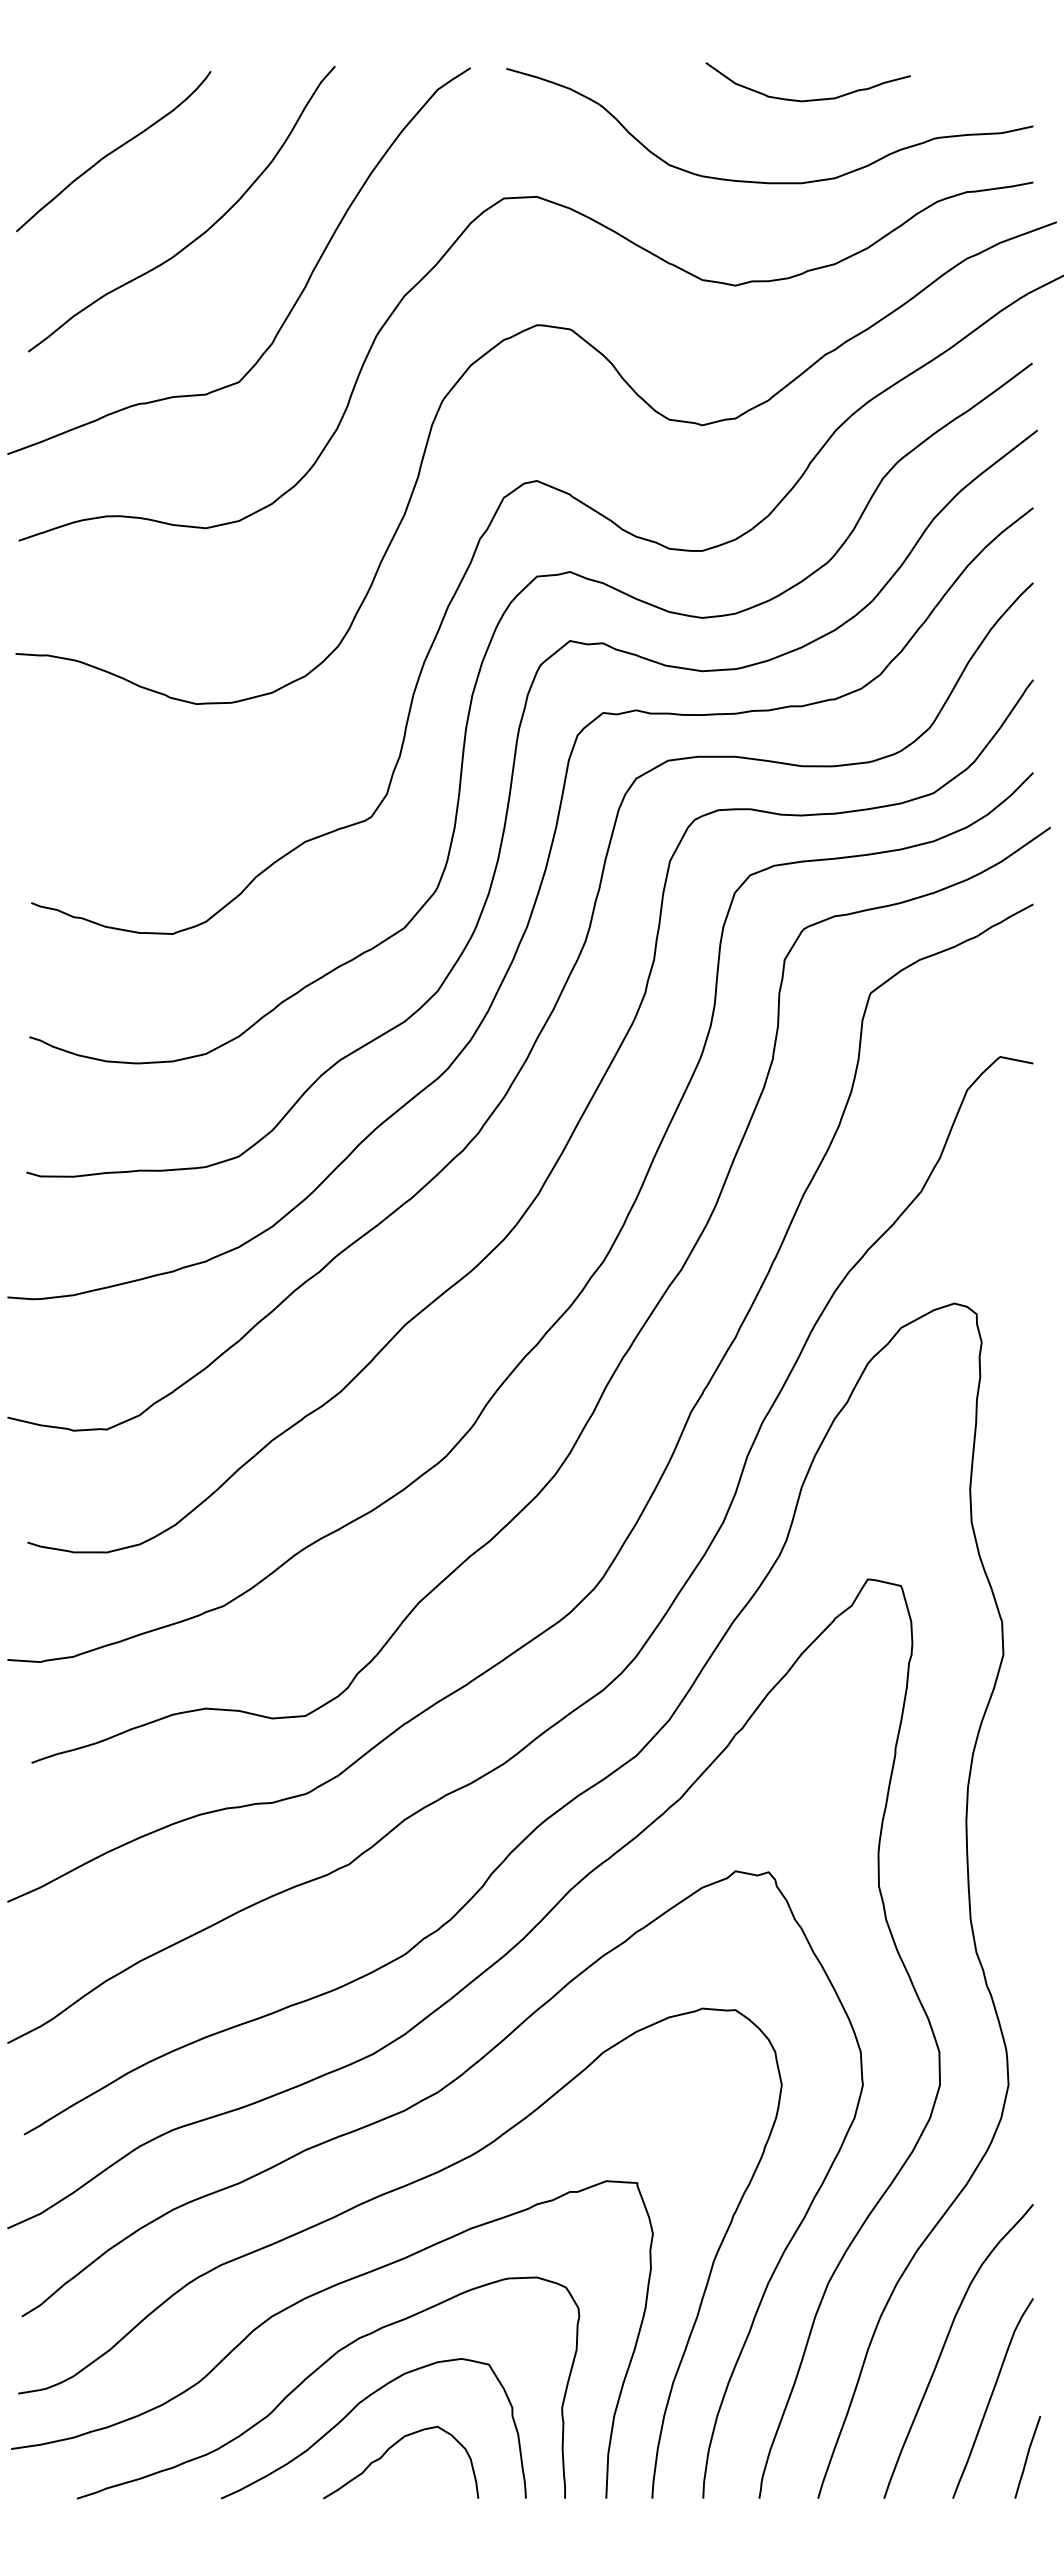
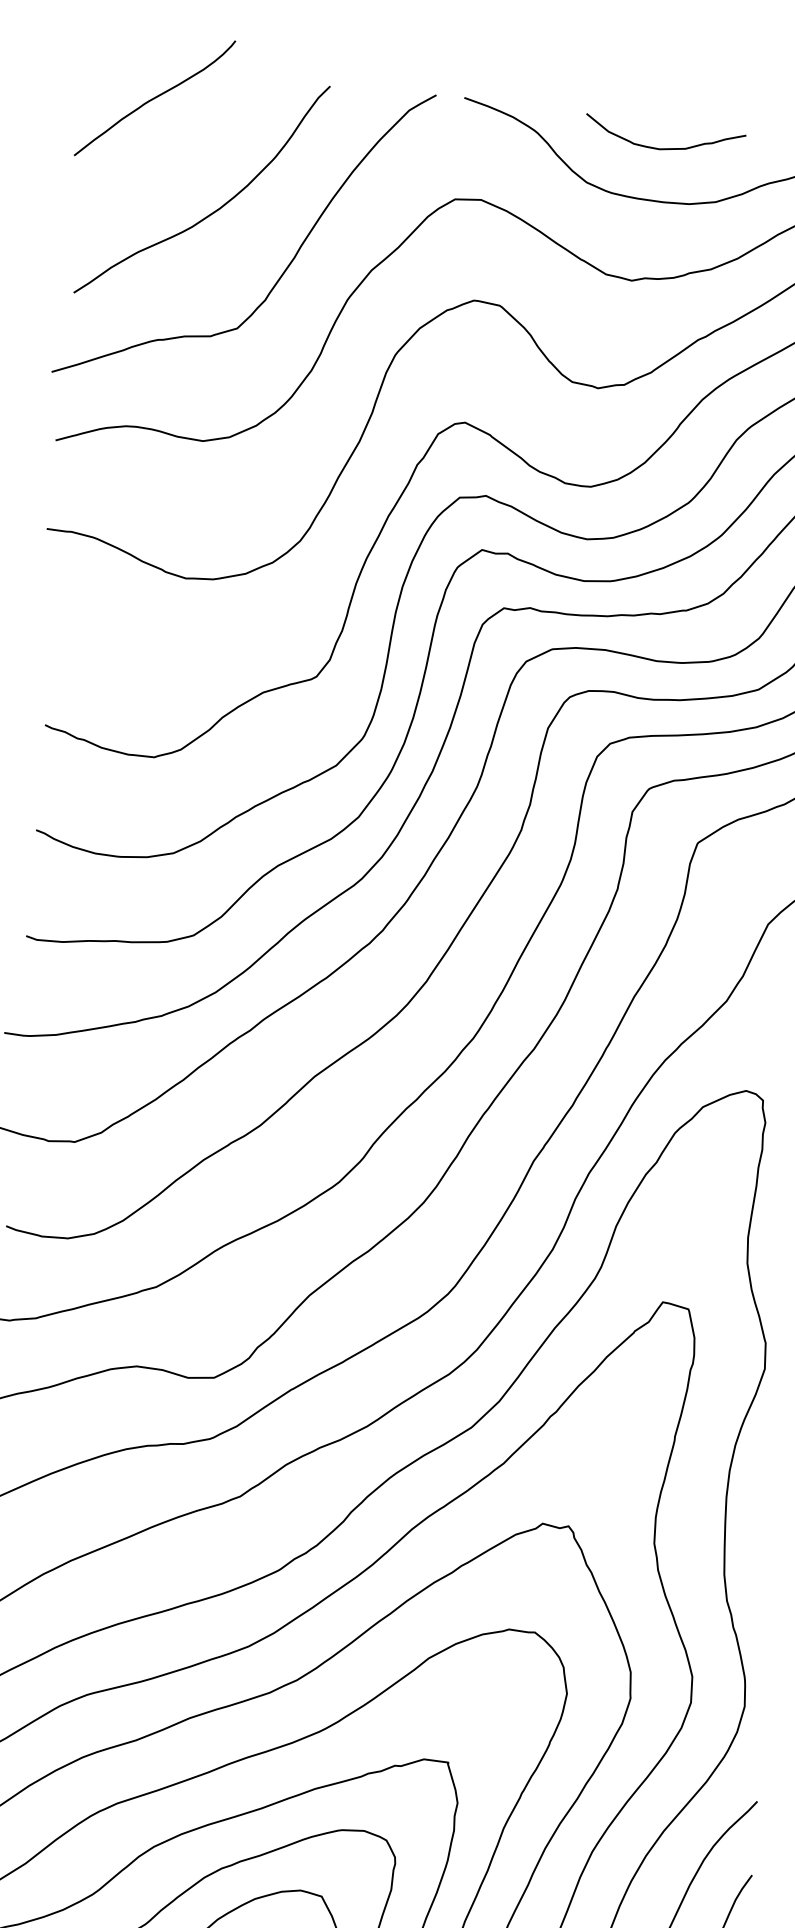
curve: (807, 99) -> (664, 148), moved
curve: (113, 151) -> (154, 98), moved

